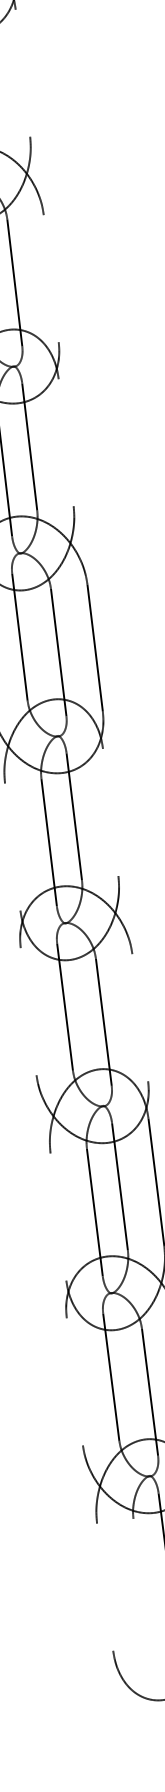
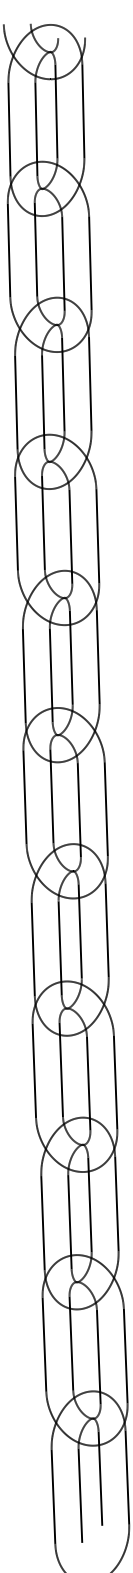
line: (23, 72) -> (90, 383), added
line: (50, 279) -> (97, 536), added
line: (65, 443) -> (97, 657), added
line: (109, 812) -> (106, 930), added
line: (11, 847) -> (32, 949), added
line: (28, 1011) -> (34, 1070), added
line: (140, 1017) -> (115, 1082), added
line: (57, 1217) -> (42, 1223), added
line: (74, 1381) -> (44, 1344), added
line: (141, 1582) -> (80, 1495), added
line: (105, 1586) -> (53, 1496), added

